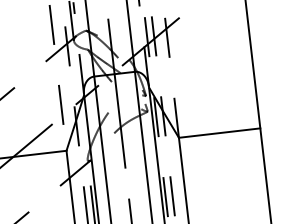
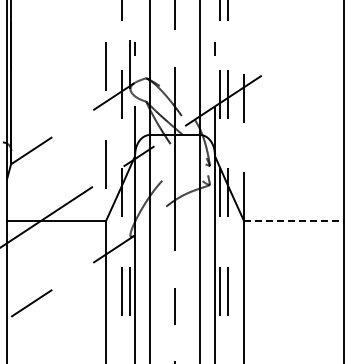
line: (220, 133) -> (294, 221), solid -> dashed

